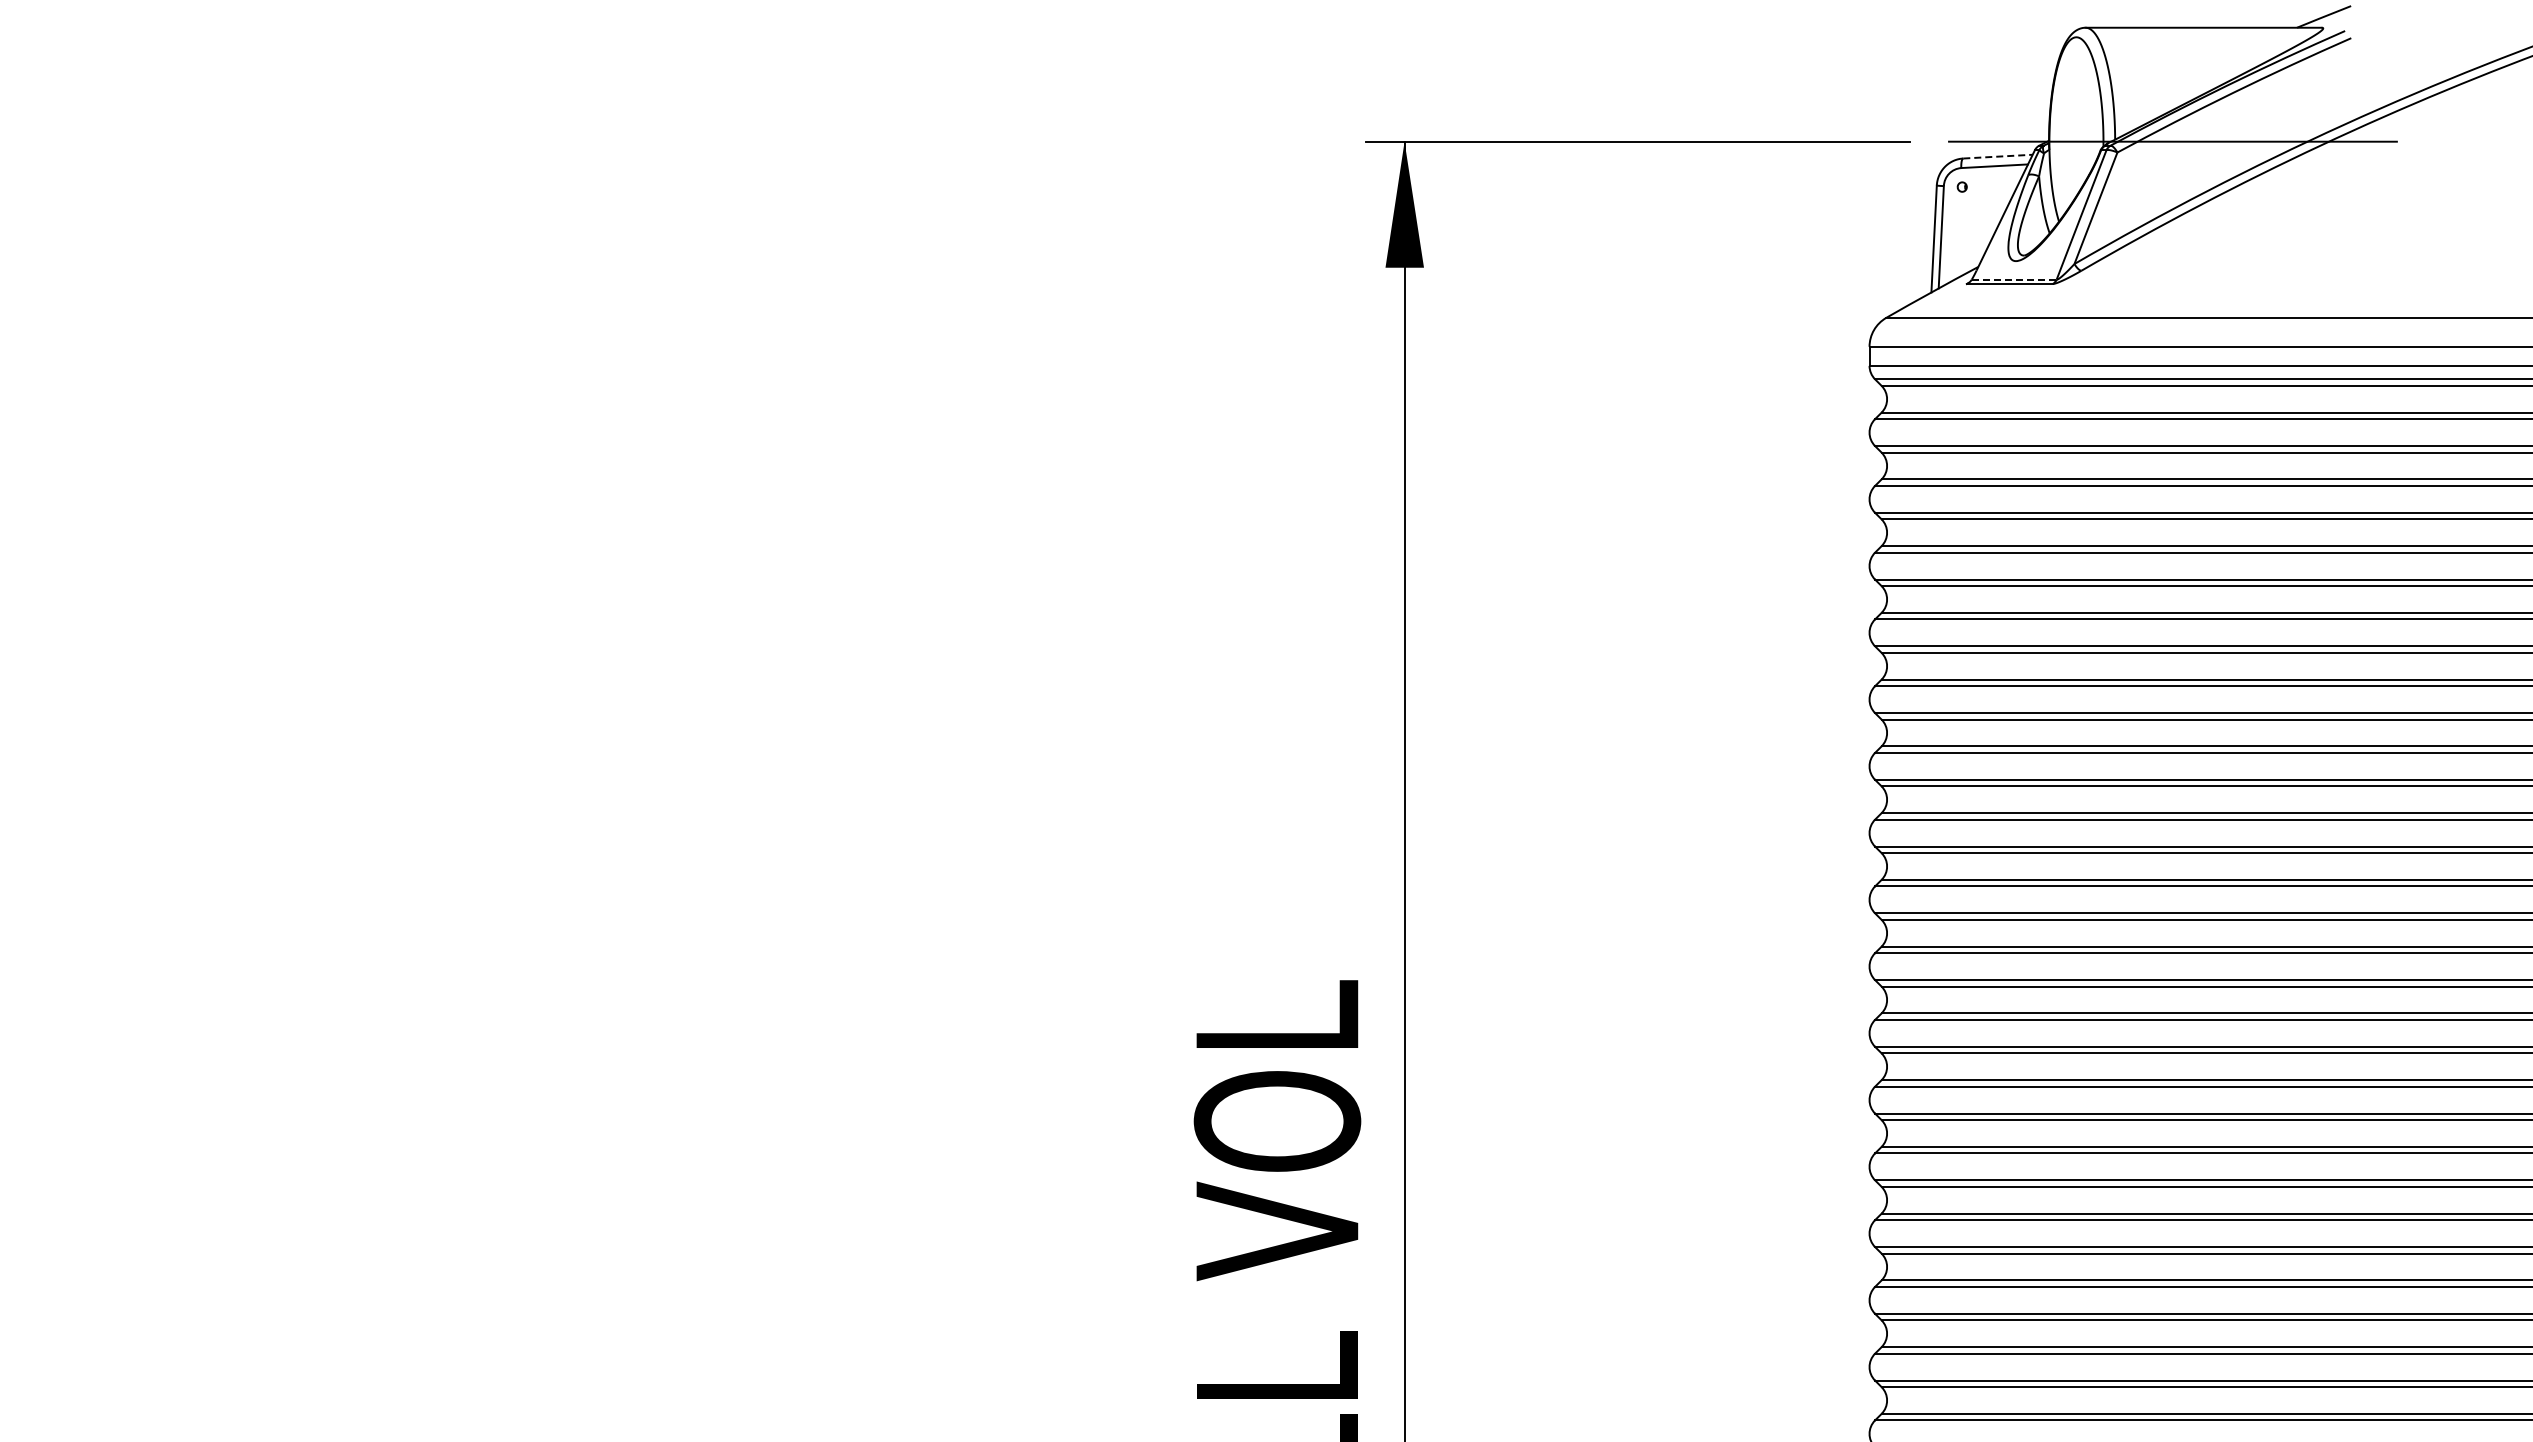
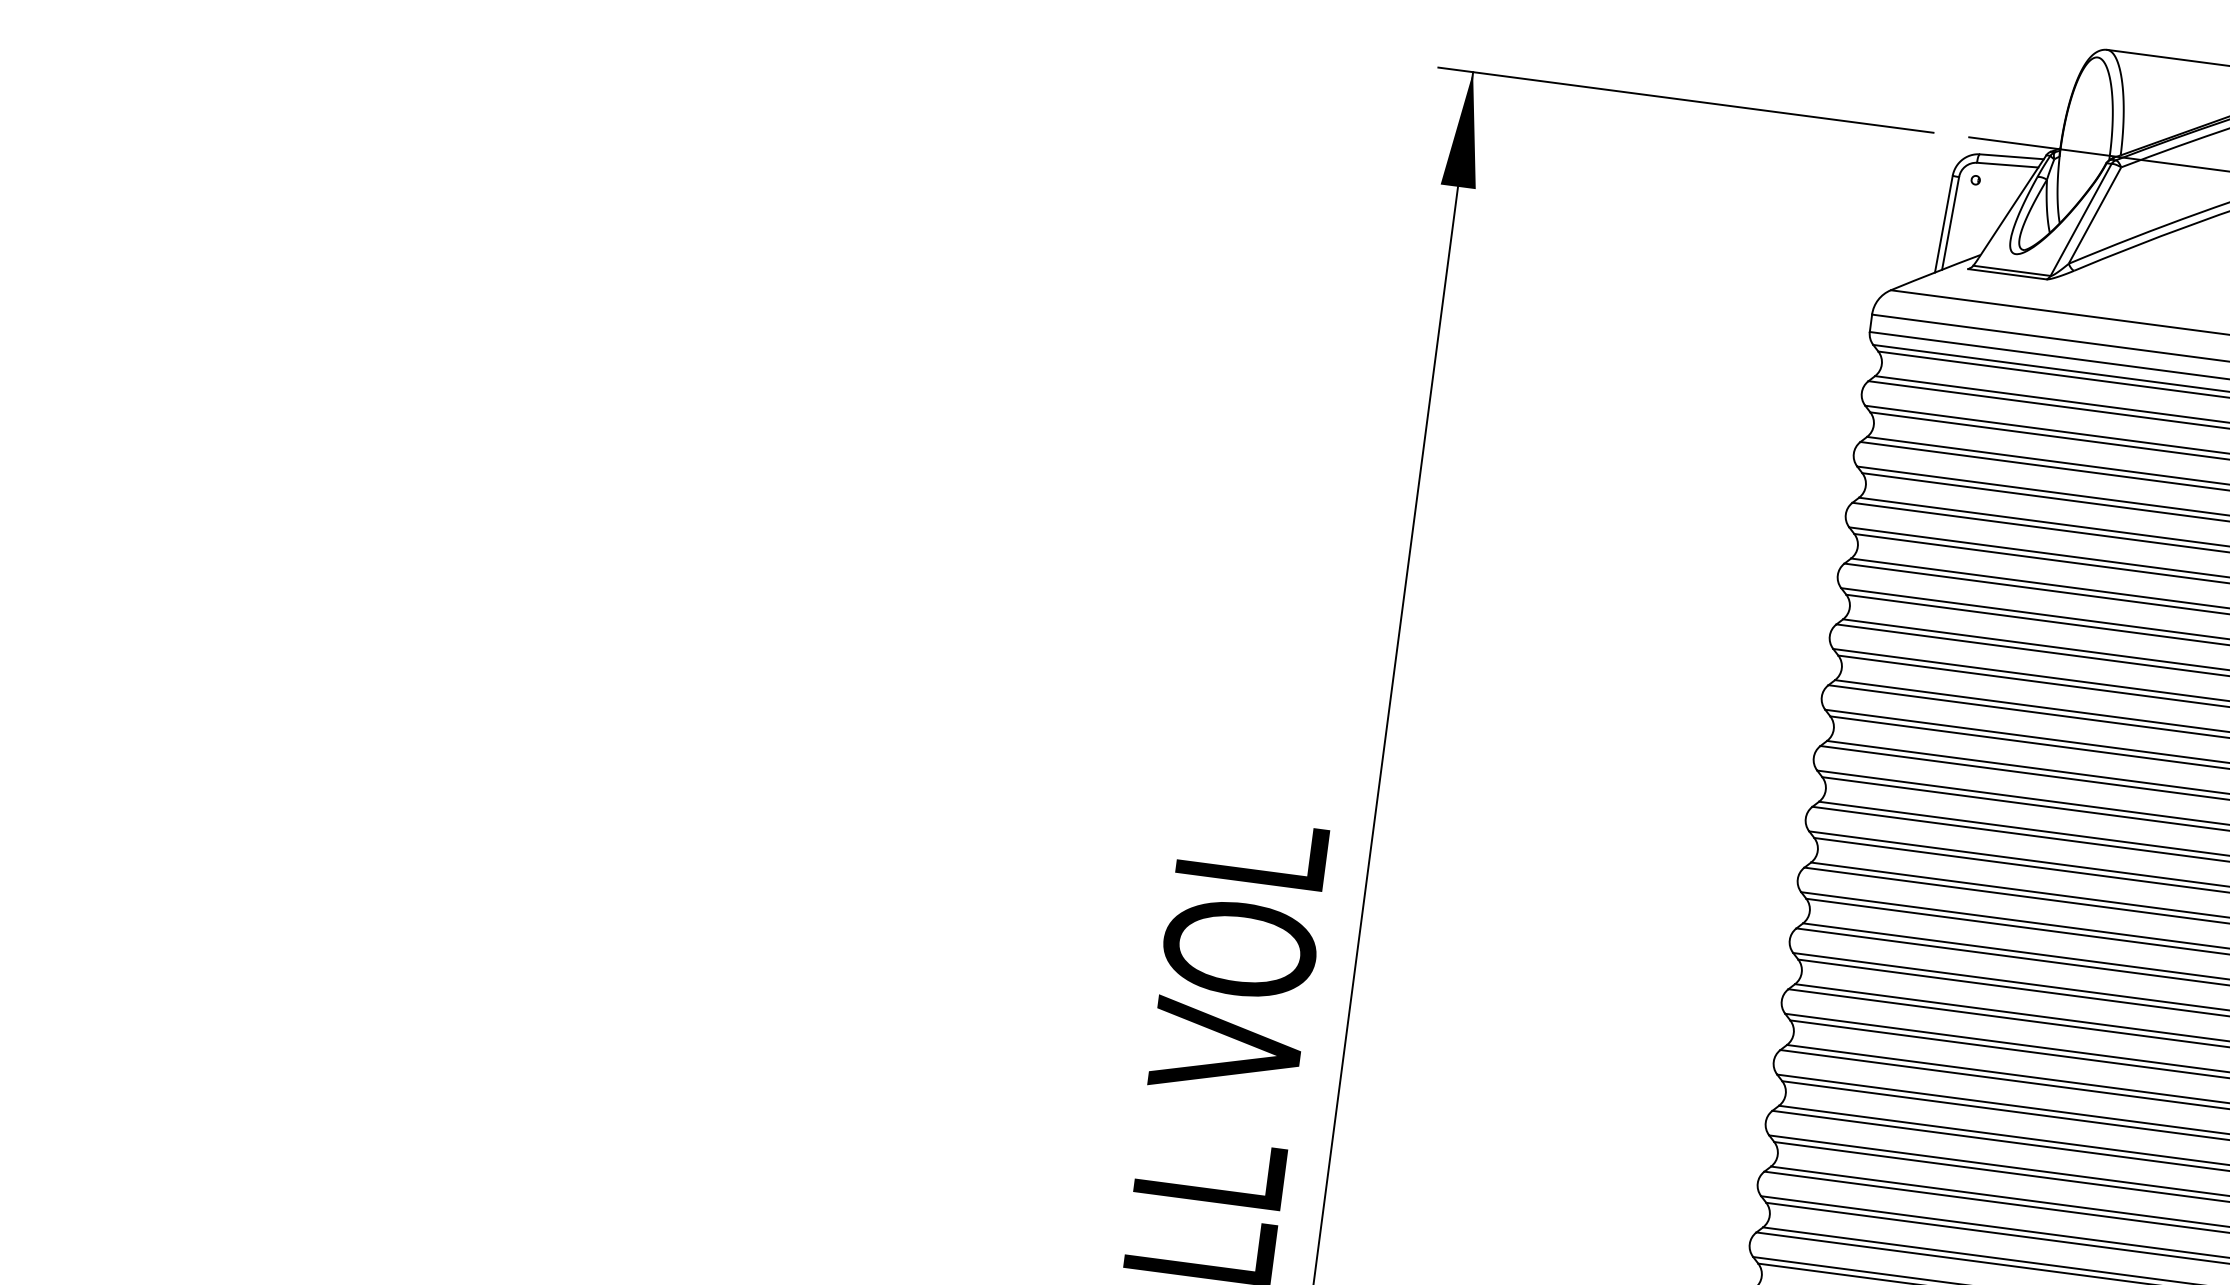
line: (1998, 156) -> (2012, 156), dashed -> solid
line: (2014, 279) -> (2012, 270), dashed -> solid

